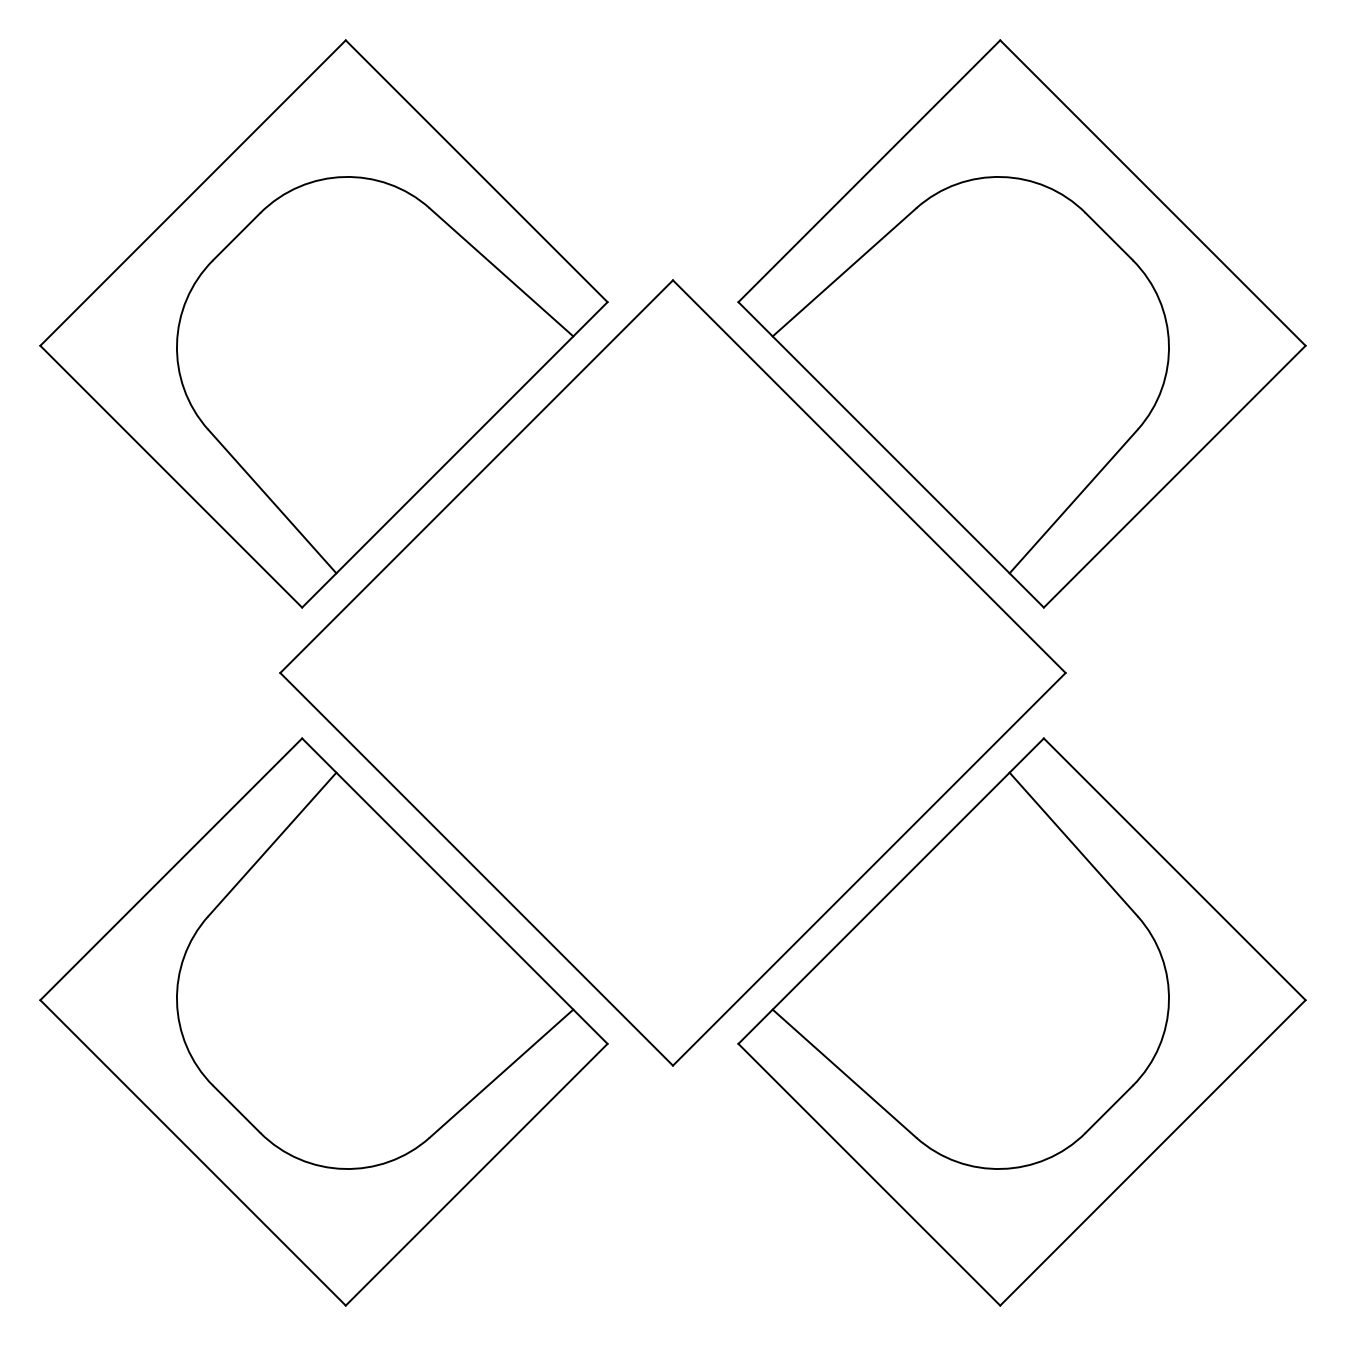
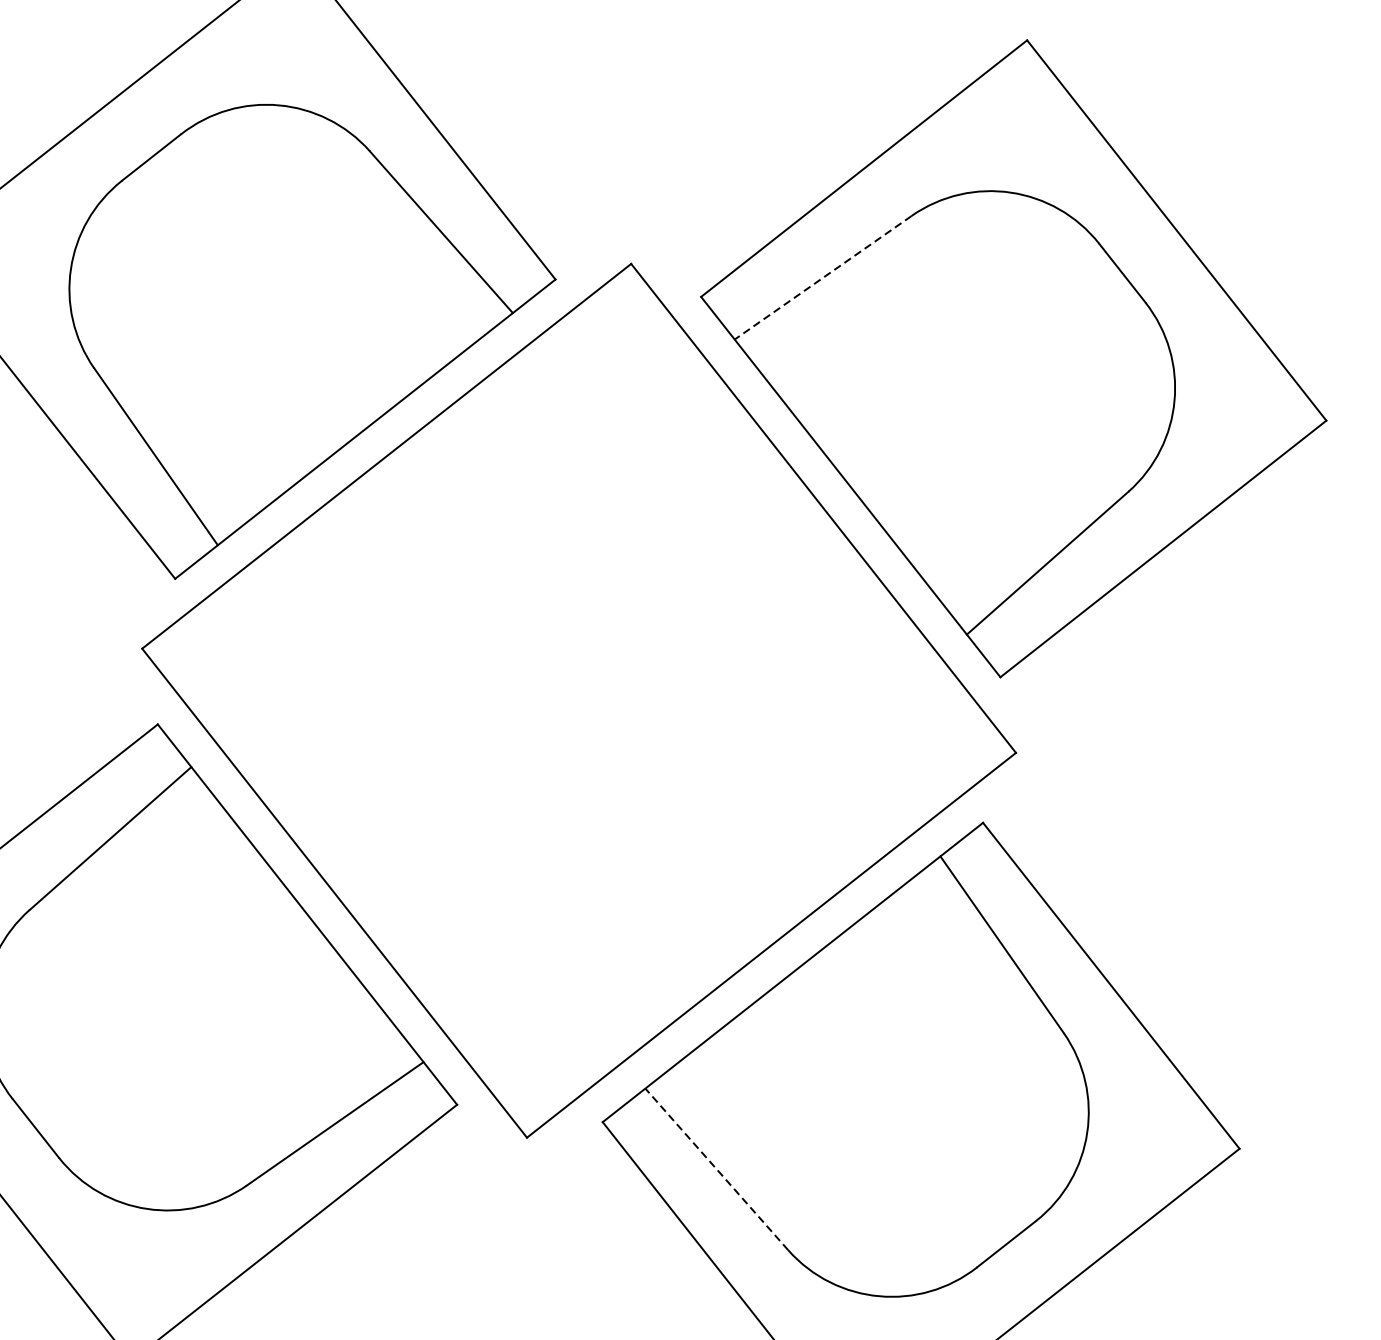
line: (844, 272) -> (823, 277), solid -> dashed
line: (844, 1073) -> (716, 1169), solid -> dashed

